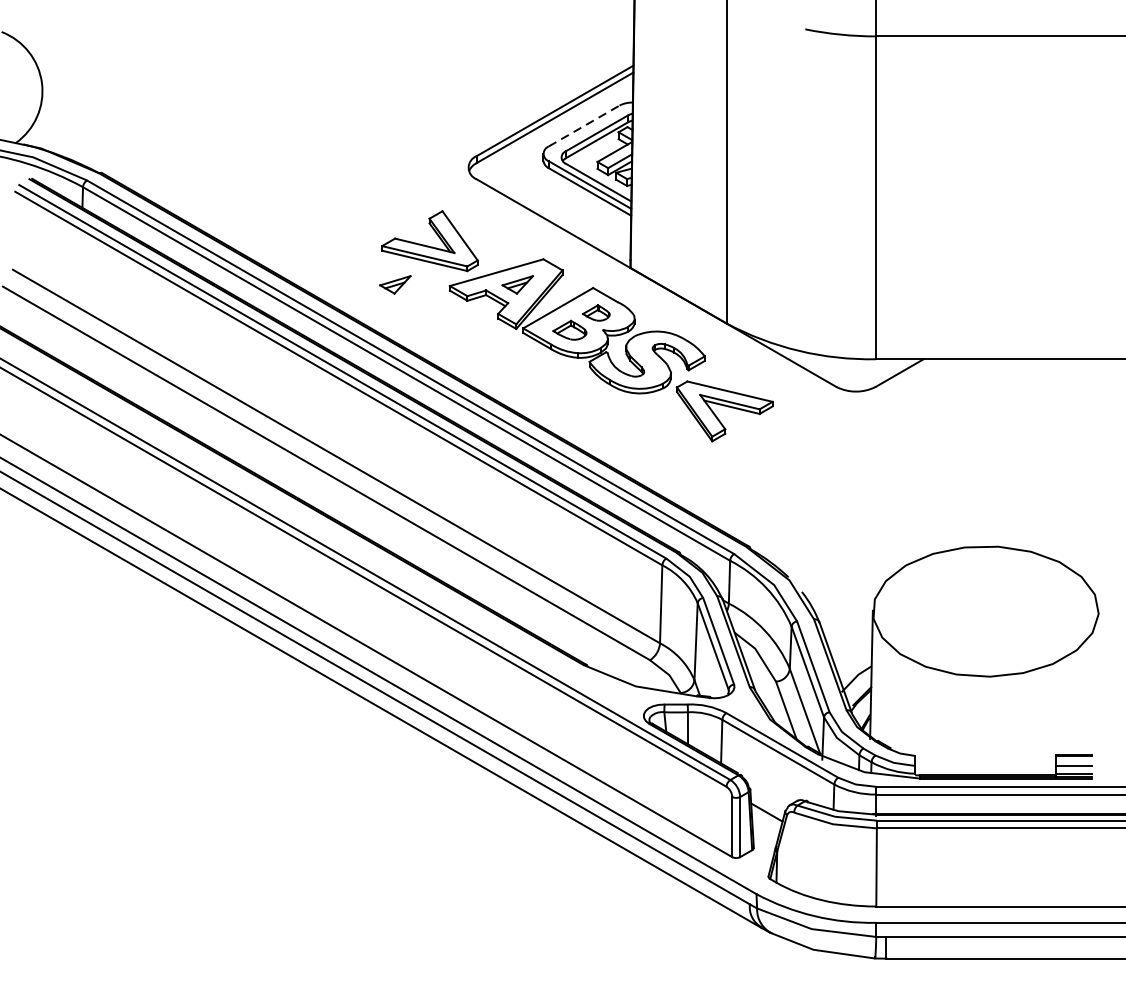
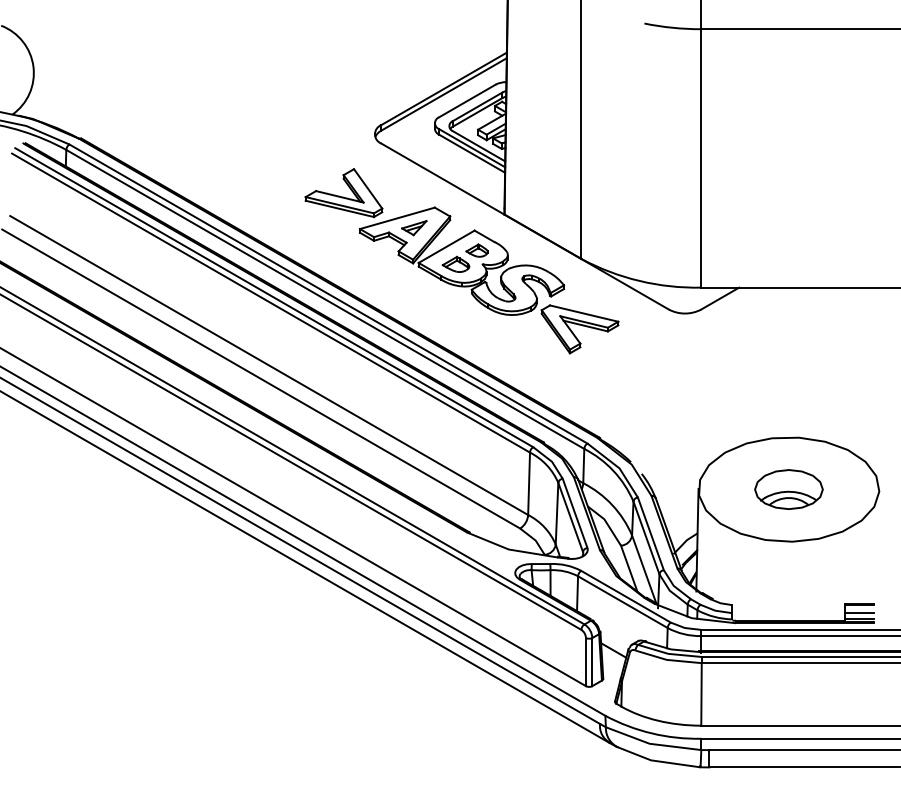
line: (584, 125) -> (467, 100), dashed -> solid
part: (395, 285) -> (316, 228), removed
part: (985, 611) -> (788, 489), added

